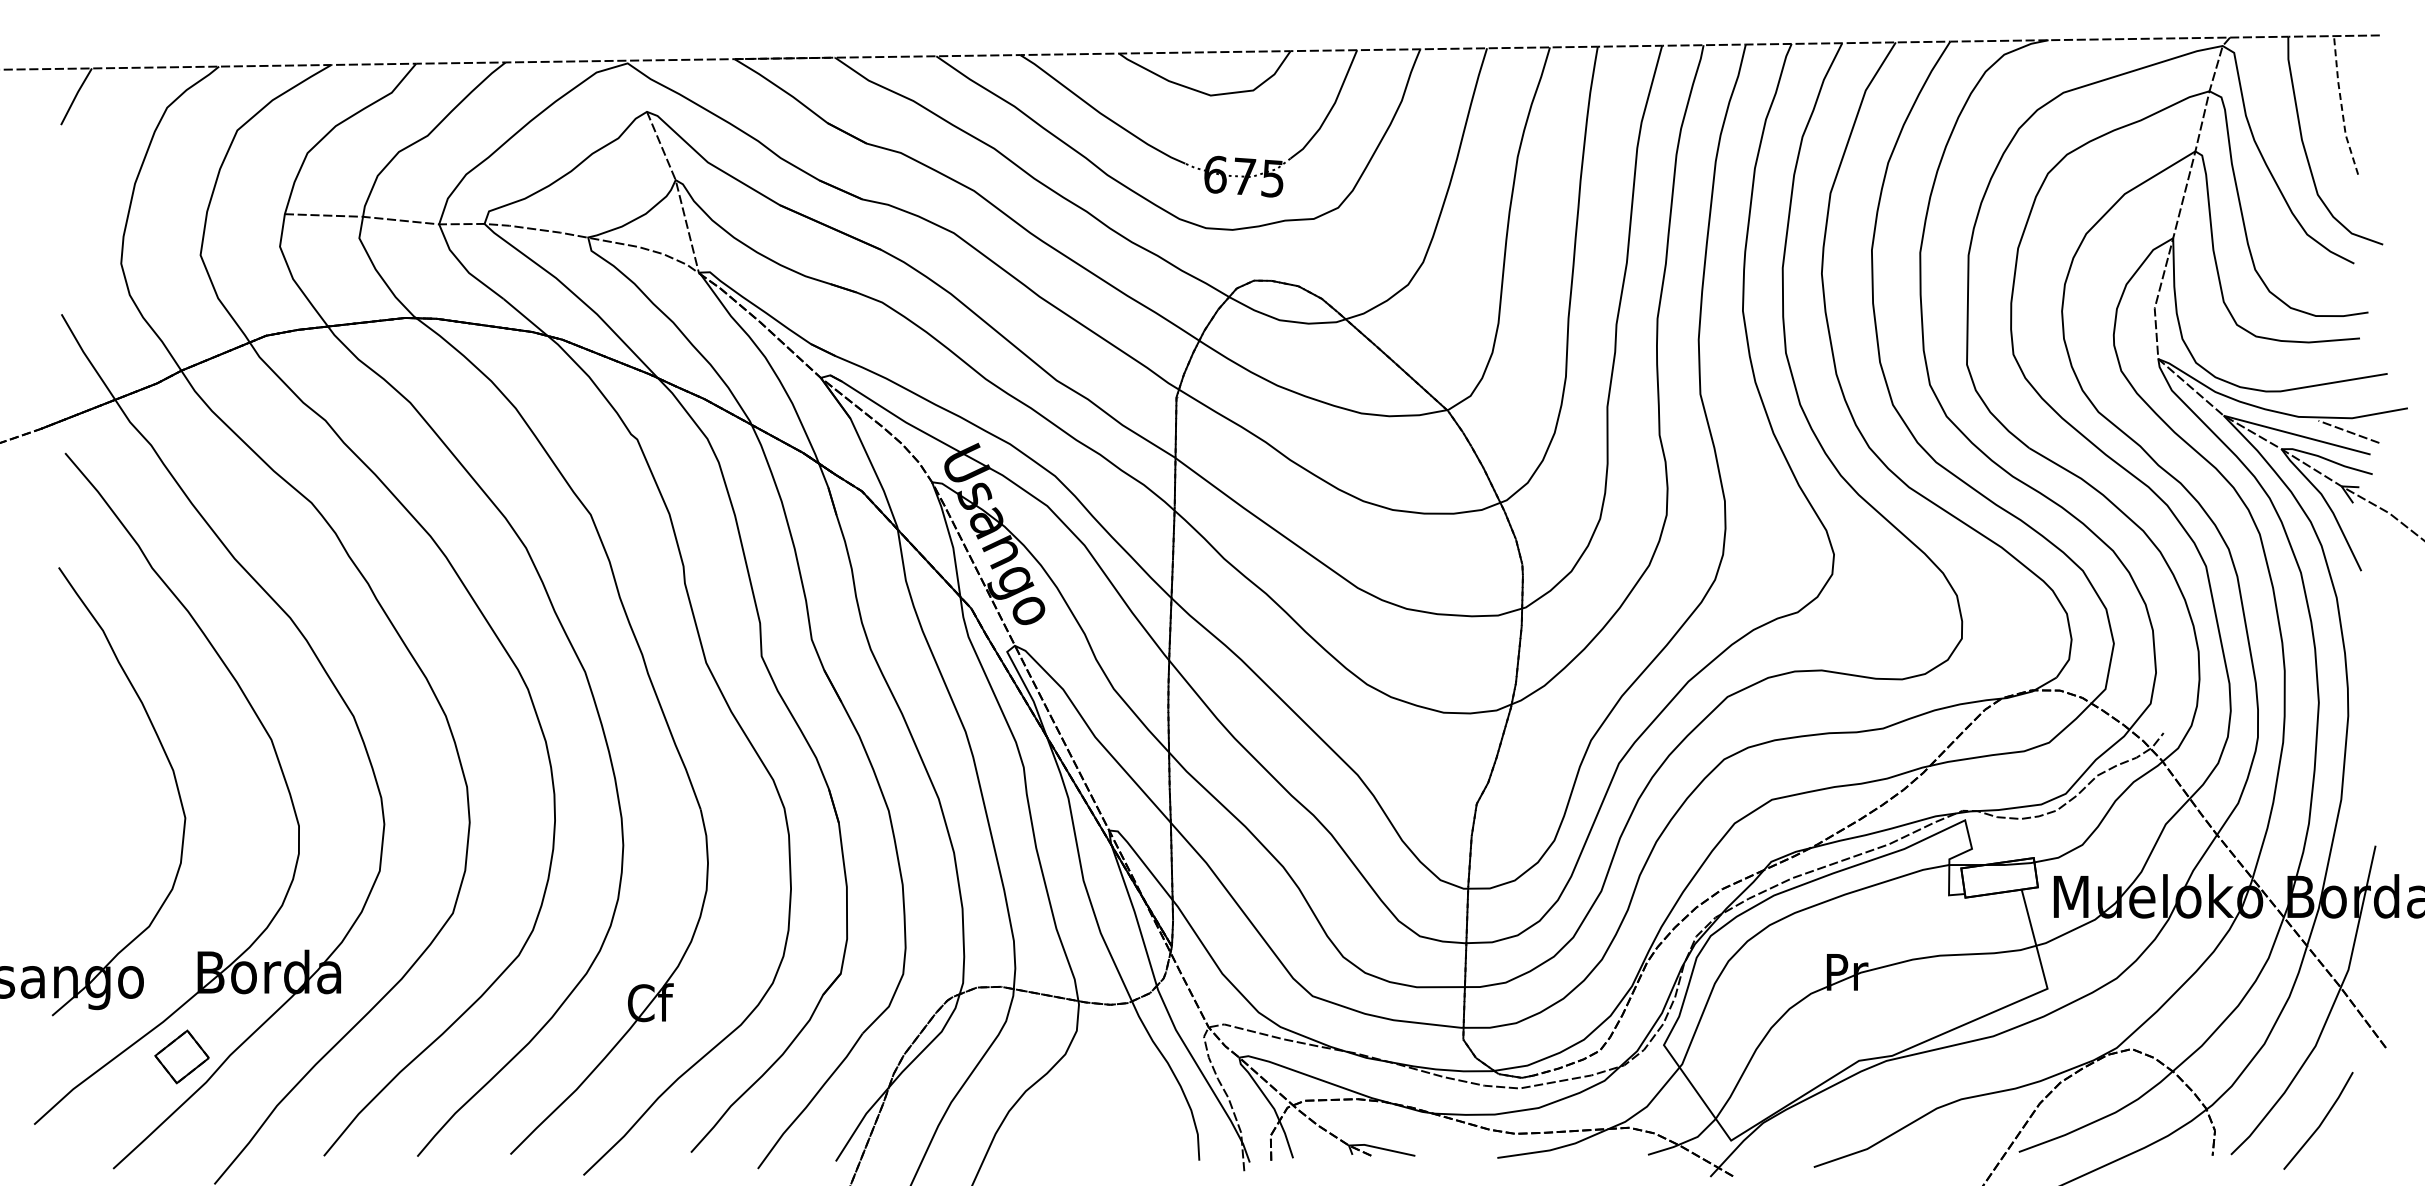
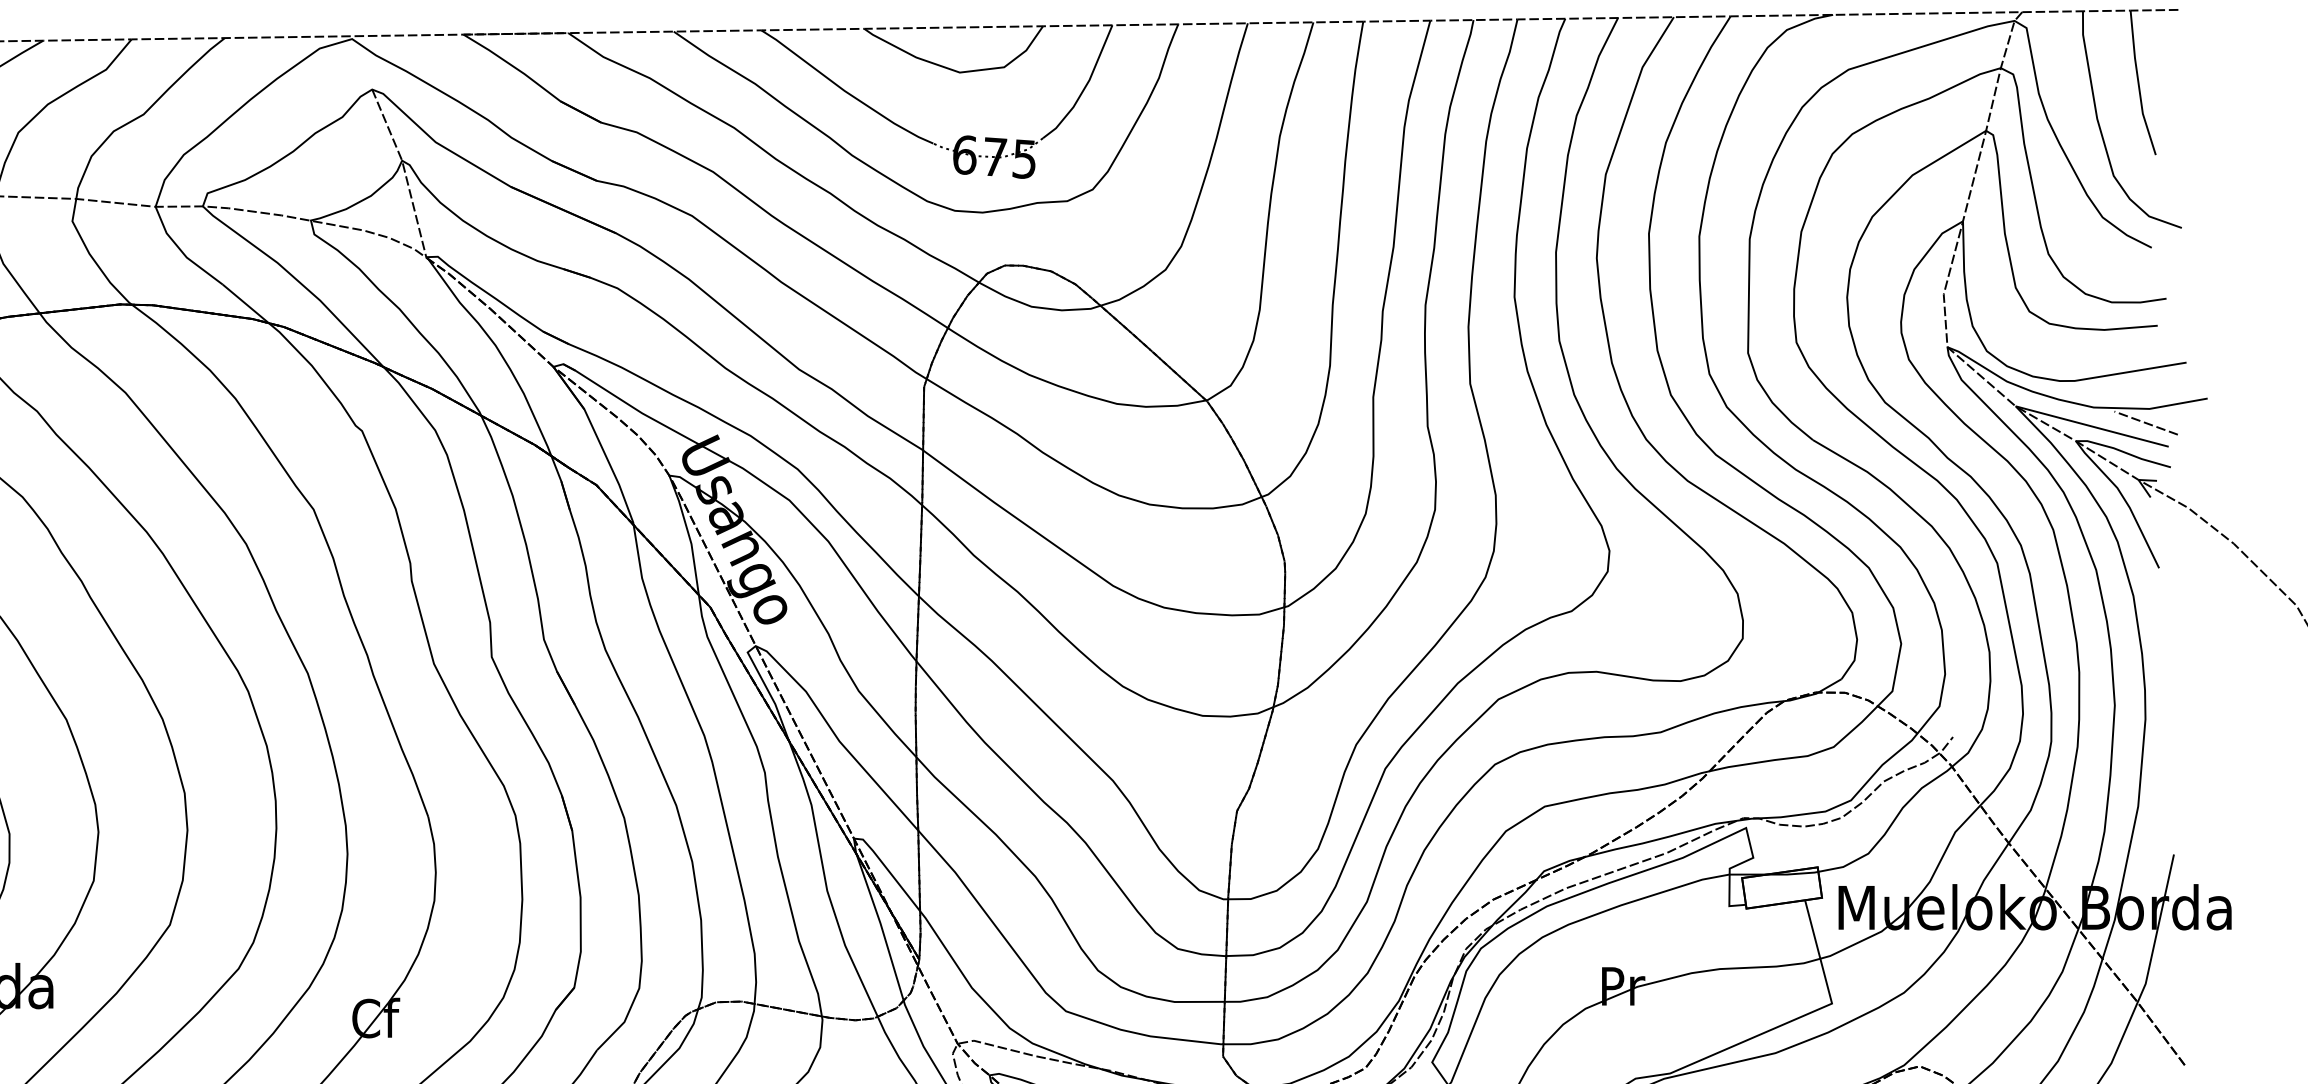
line: (2341, 106) -> (2138, 83), dashed -> solid

